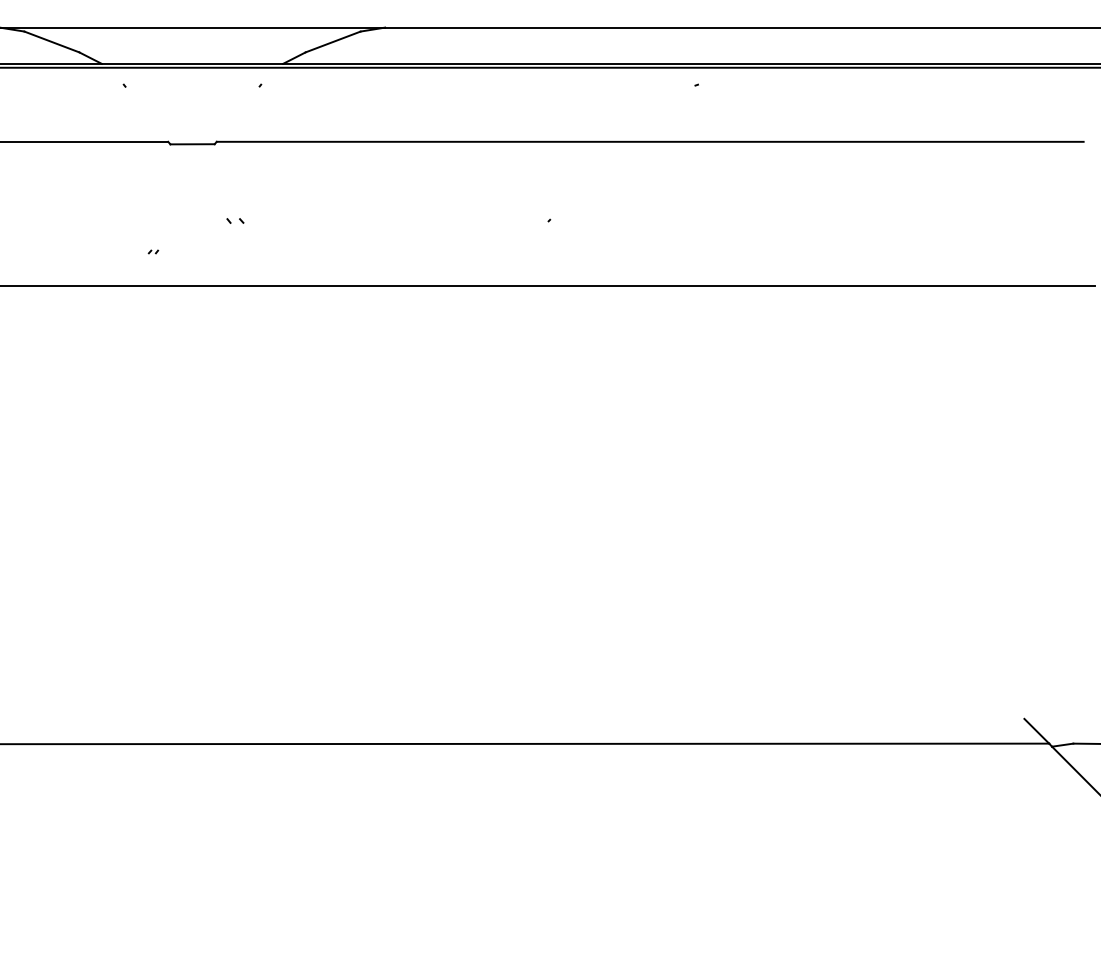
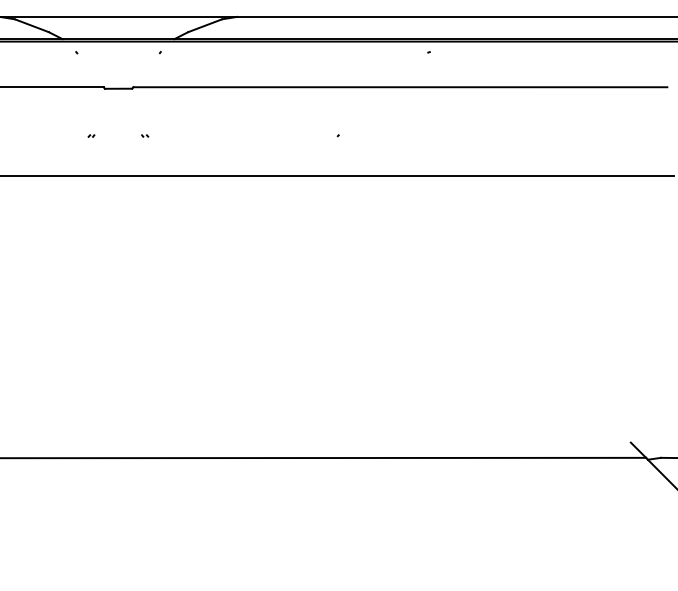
part: (236, 220) -> (145, 135), size x0.62
part: (153, 251) -> (91, 135), moved

